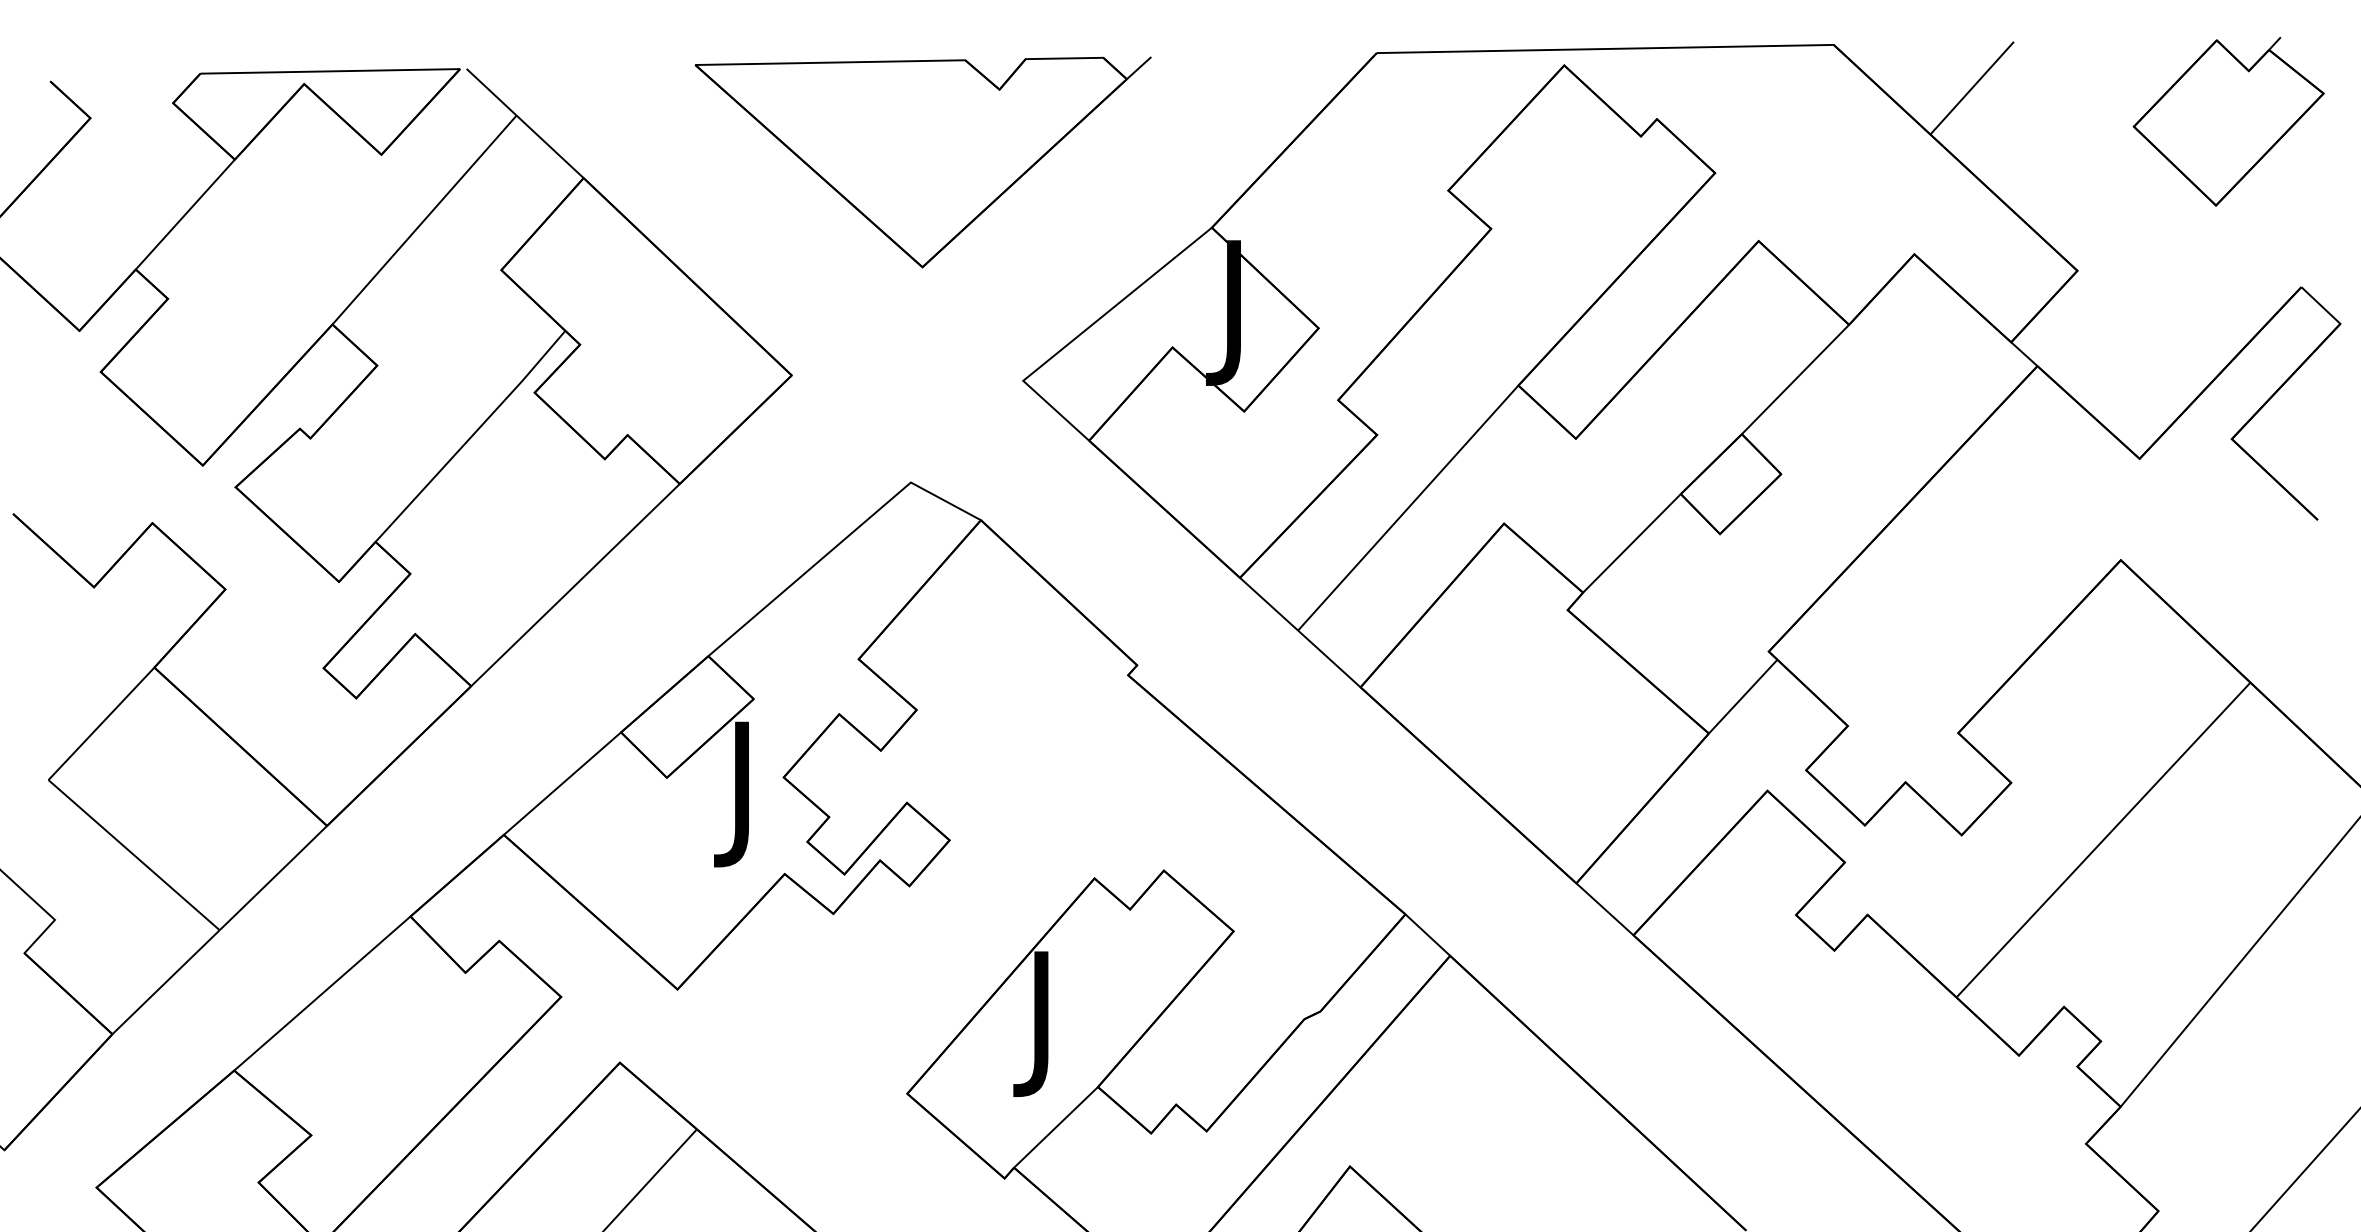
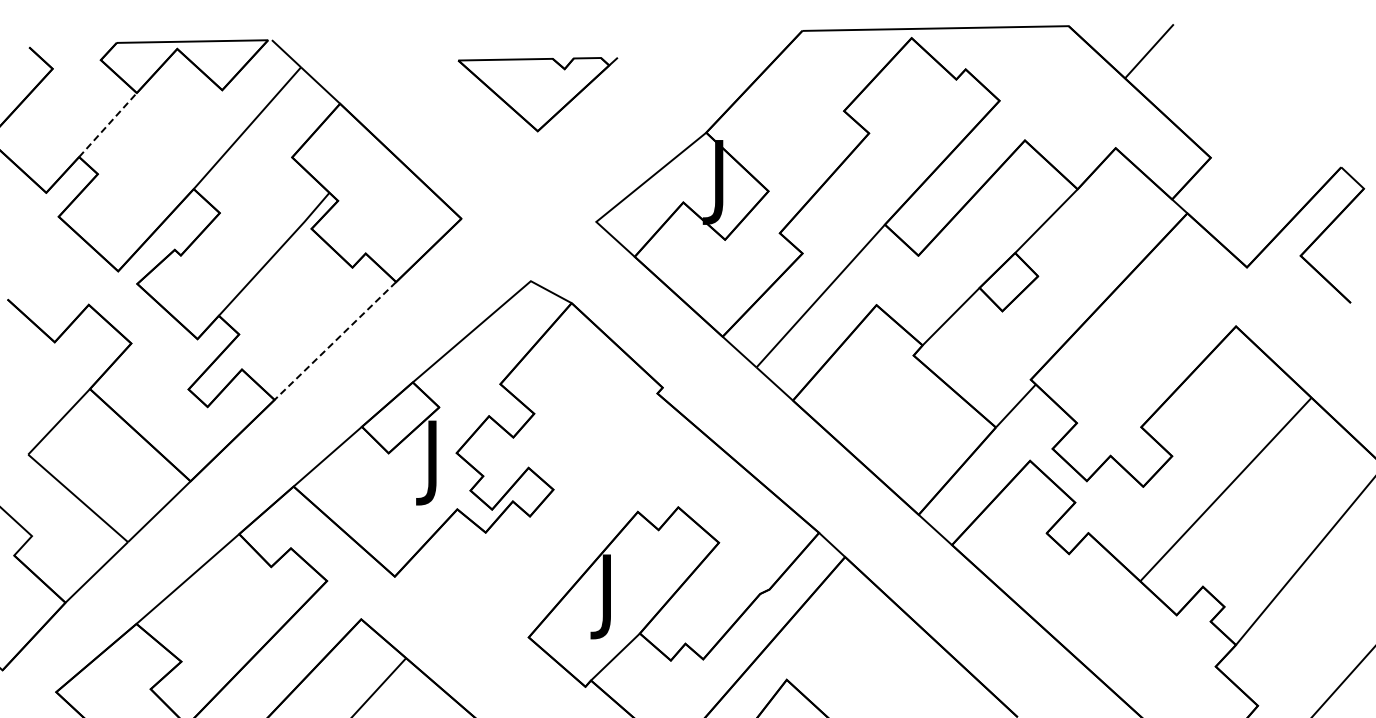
part: (2227, 120) -> (1298, 70), removed
part: (922, 162) -> (537, 94), size x0.6
line: (186, 213) -> (108, 124), solid -> dashed
line: (575, 584) -> (335, 340), solid -> dashed

